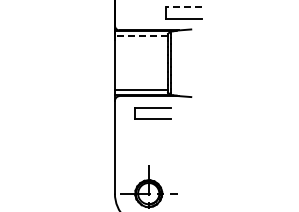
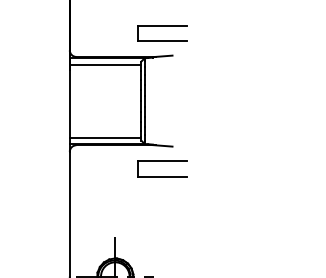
line: (183, 7) -> (162, 26), dashed -> solid
line: (141, 36) -> (105, 65), dashed -> solid
part: (152, 113) -> (162, 168), moved

